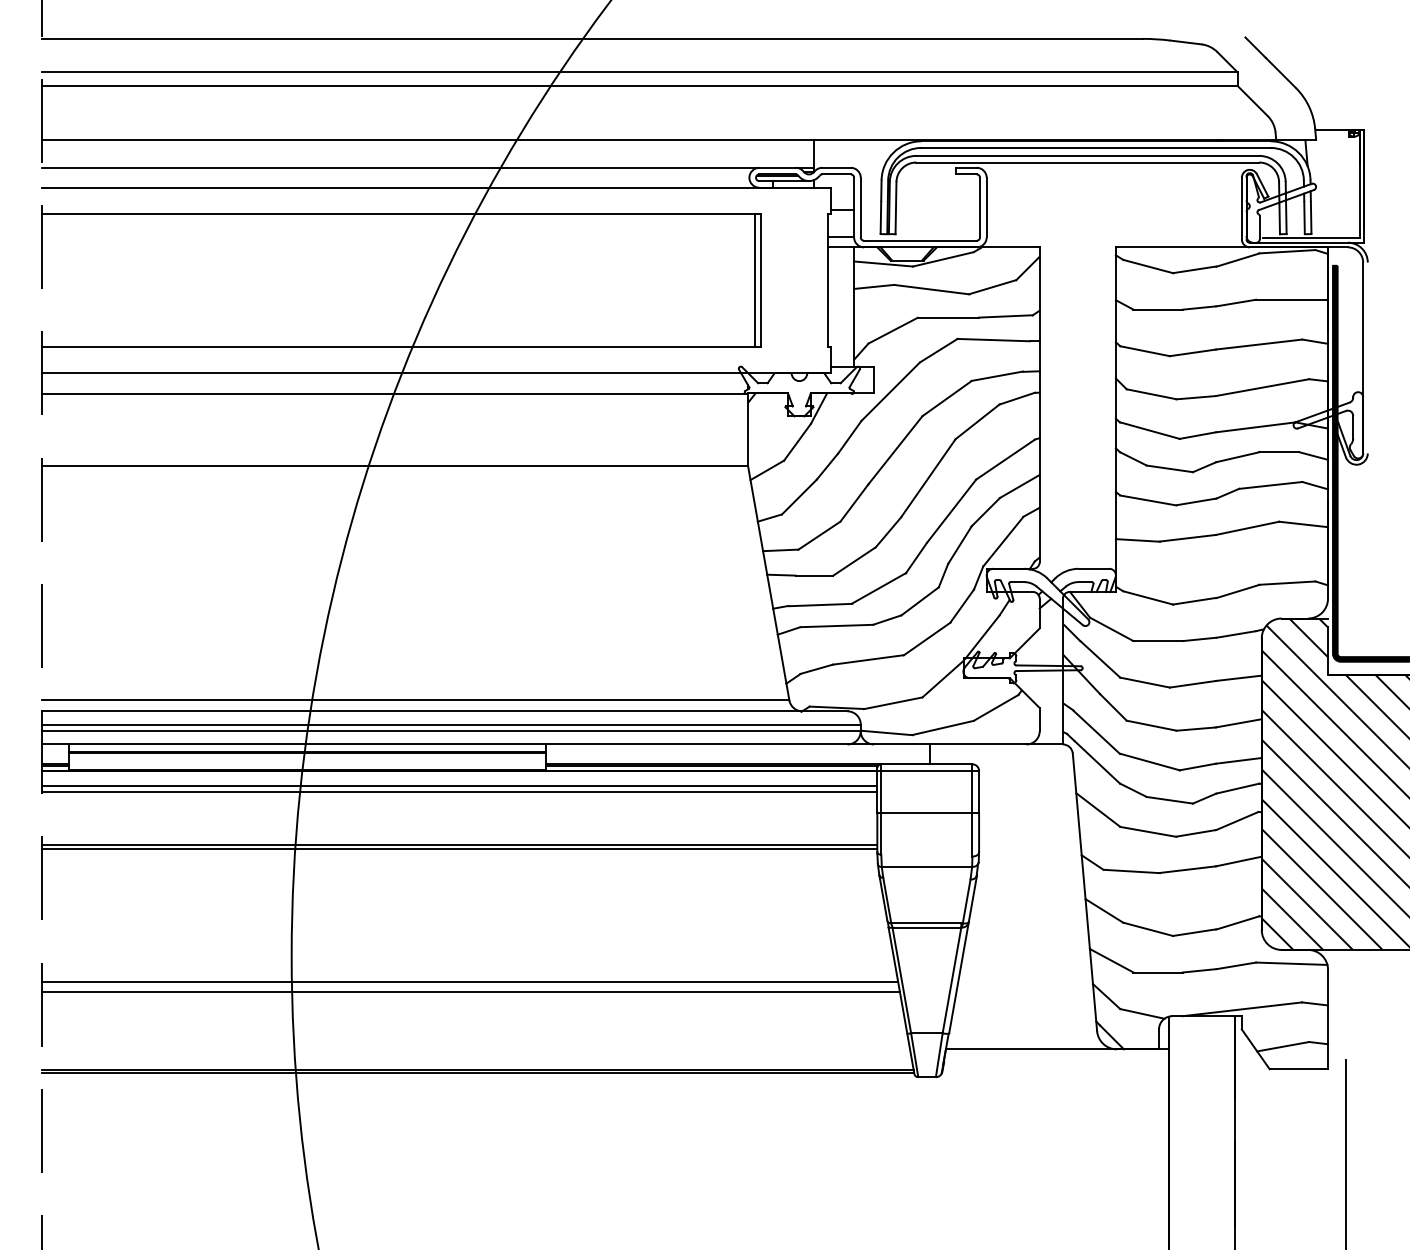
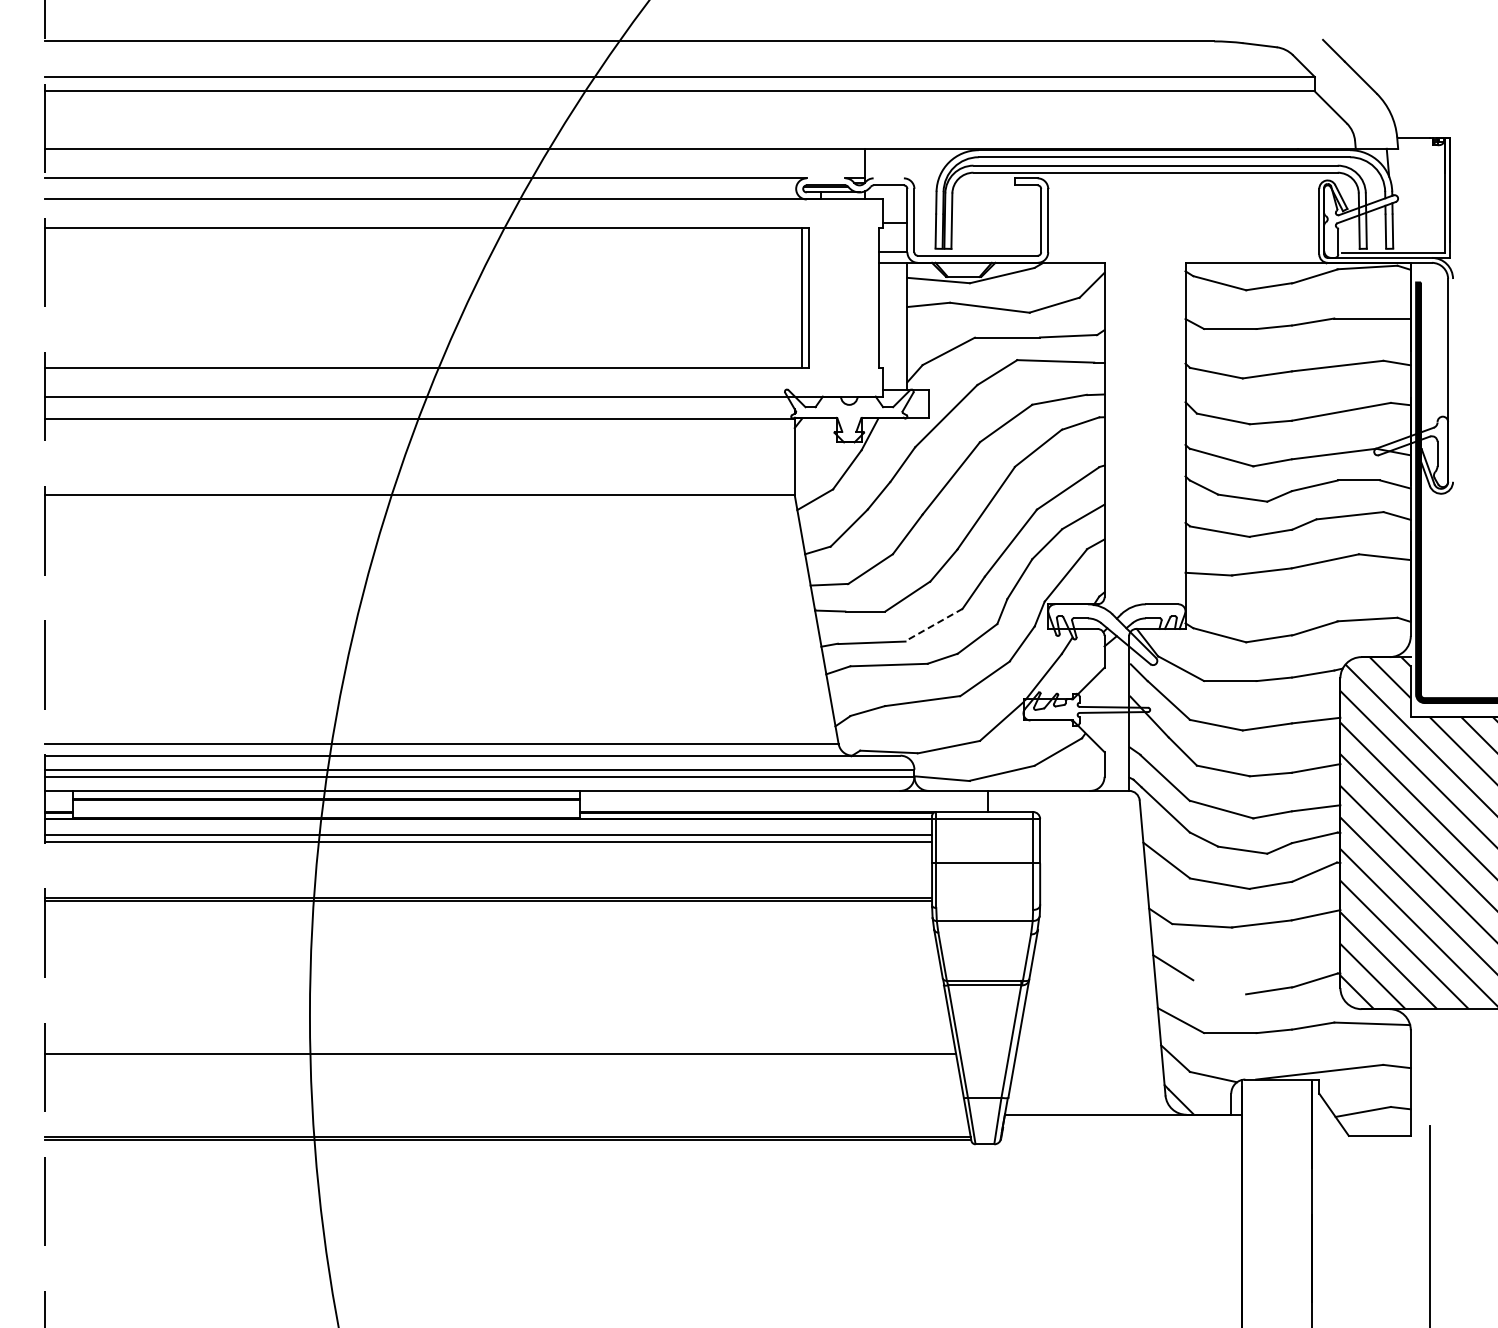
line: (777, 167) -> (825, 178), removed
line: (836, 167) -> (888, 178), removed
line: (879, 587) -> (934, 624), solid -> dashed
line: (1147, 929) -> (1219, 987), removed
line: (470, 982) -> (499, 1043), removed

